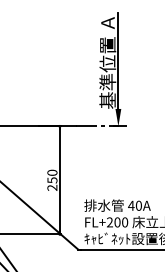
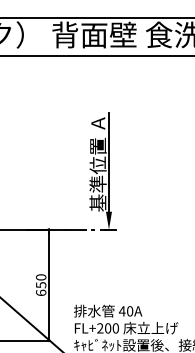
text: (52, 187) -> (41, 292), 250 -> 650

